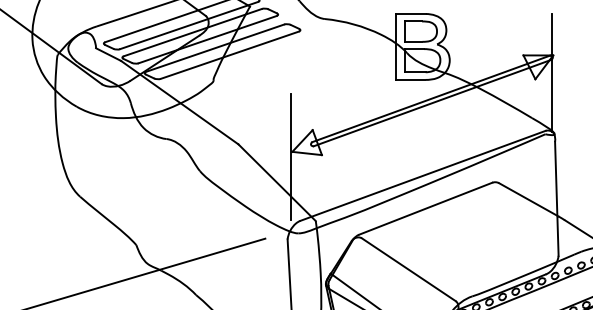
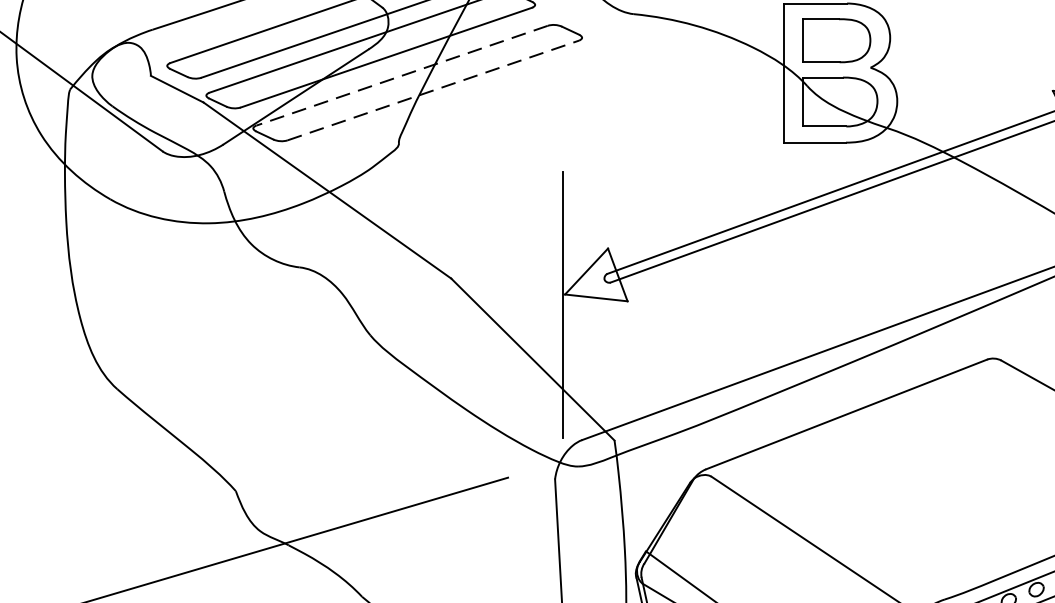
line: (215, 48) -> (402, 76), solid -> dashed
line: (229, 55) -> (432, 91), solid -> dashed

